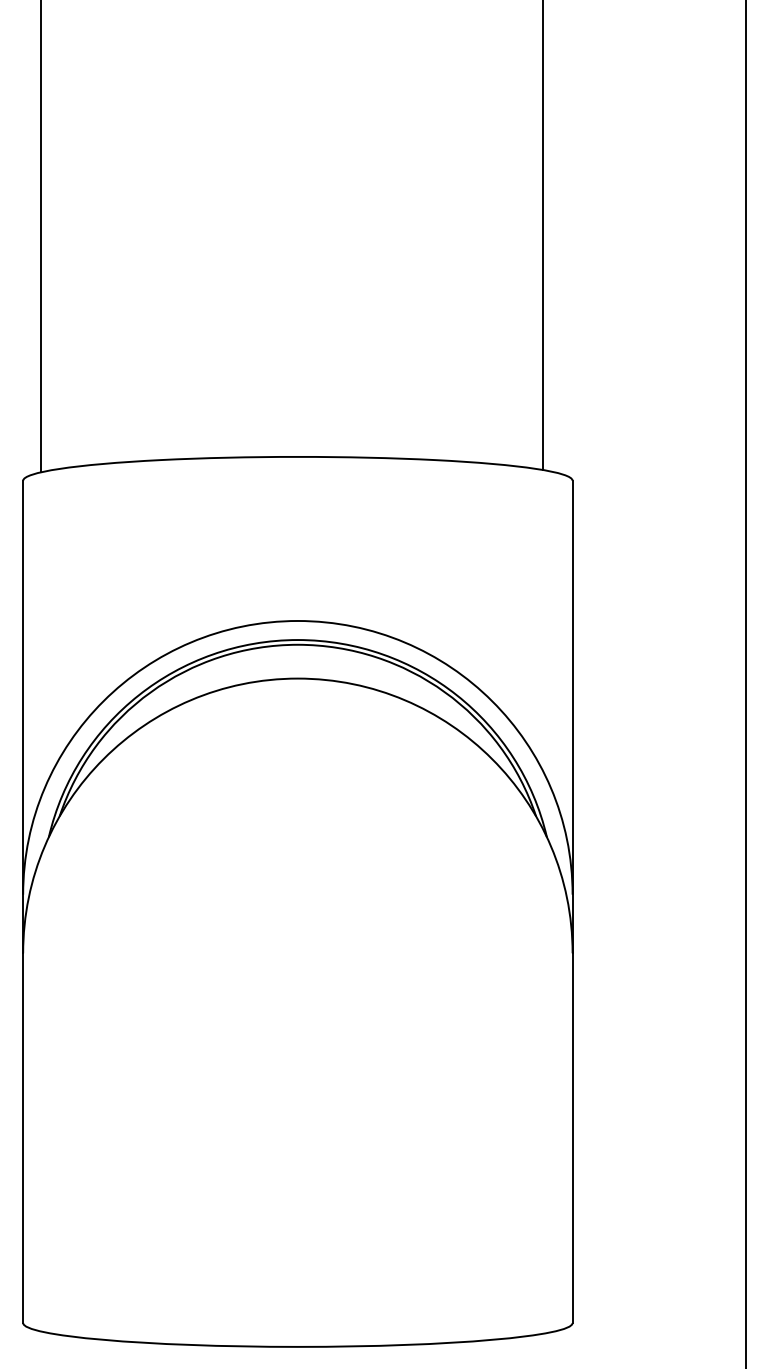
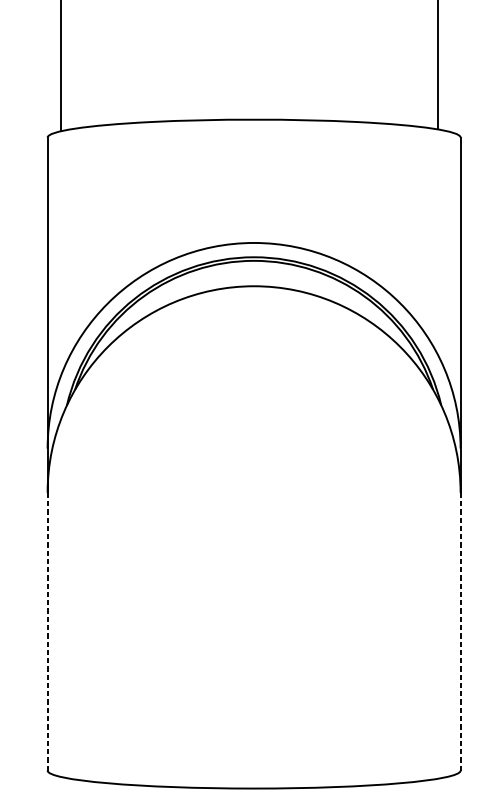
line: (23, 1138) -> (47, 631), solid -> dashed
line: (572, 1138) -> (460, 631), solid -> dashed

